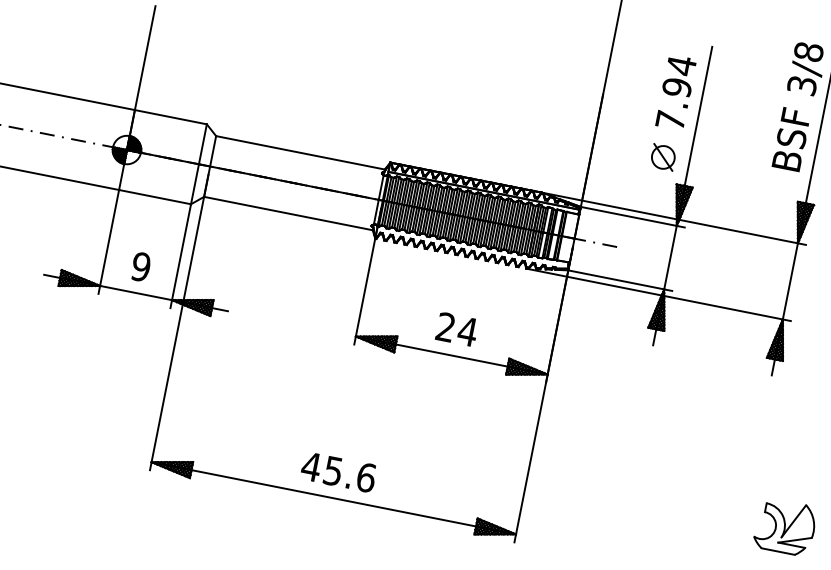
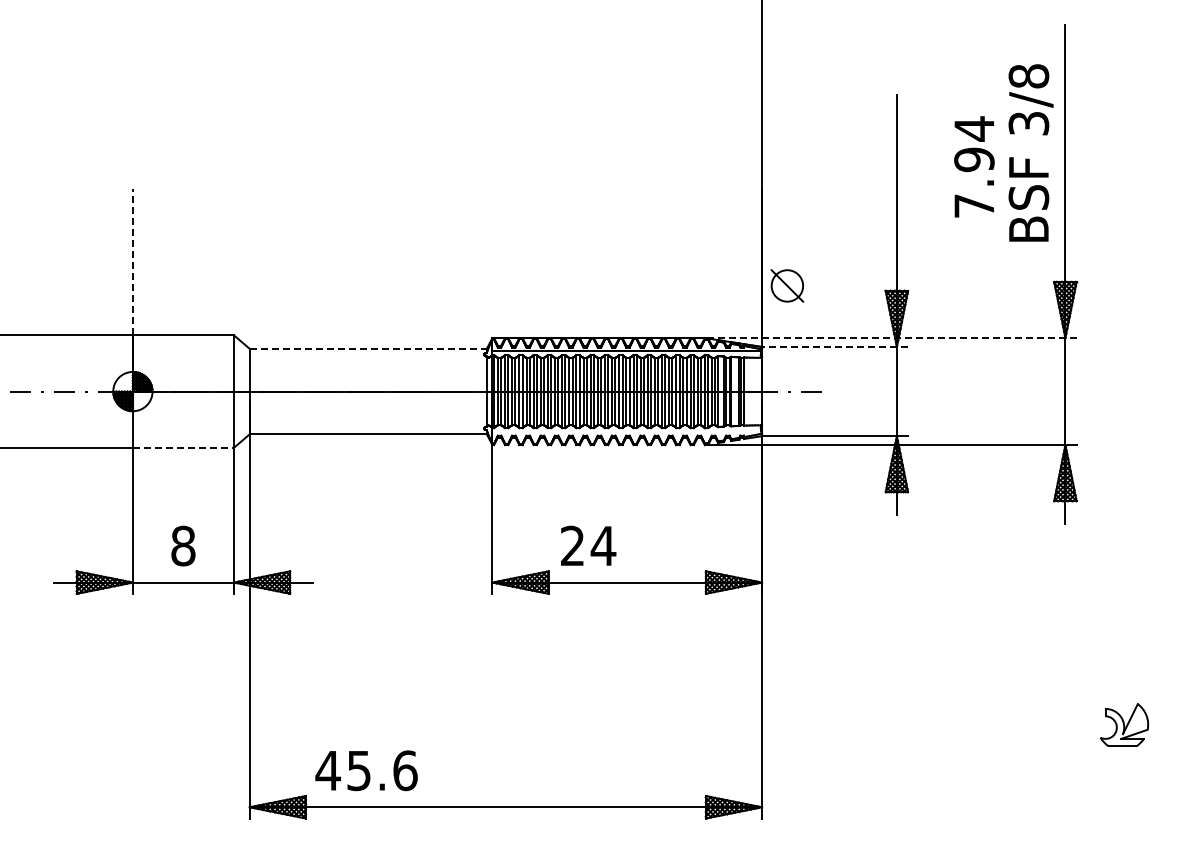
line: (145, 57) -> (132, 261), solid -> dashed
text: (676, 92) -> (974, 166), moved
line: (300, 152) -> (368, 348), solid -> dashed
part: (663, 157) -> (787, 285), moved
line: (155, 196) -> (183, 447), solid -> dashed
line: (632, 216) -> (834, 346), solid -> dashed
line: (673, 218) -> (890, 338), solid -> dashed
text: (141, 266) -> (183, 545), 9 -> 8
text: (457, 329) -> (588, 545), moved
text: (338, 472) -> (366, 770), moved
part: (785, 526) -> (1124, 724), size x0.6

